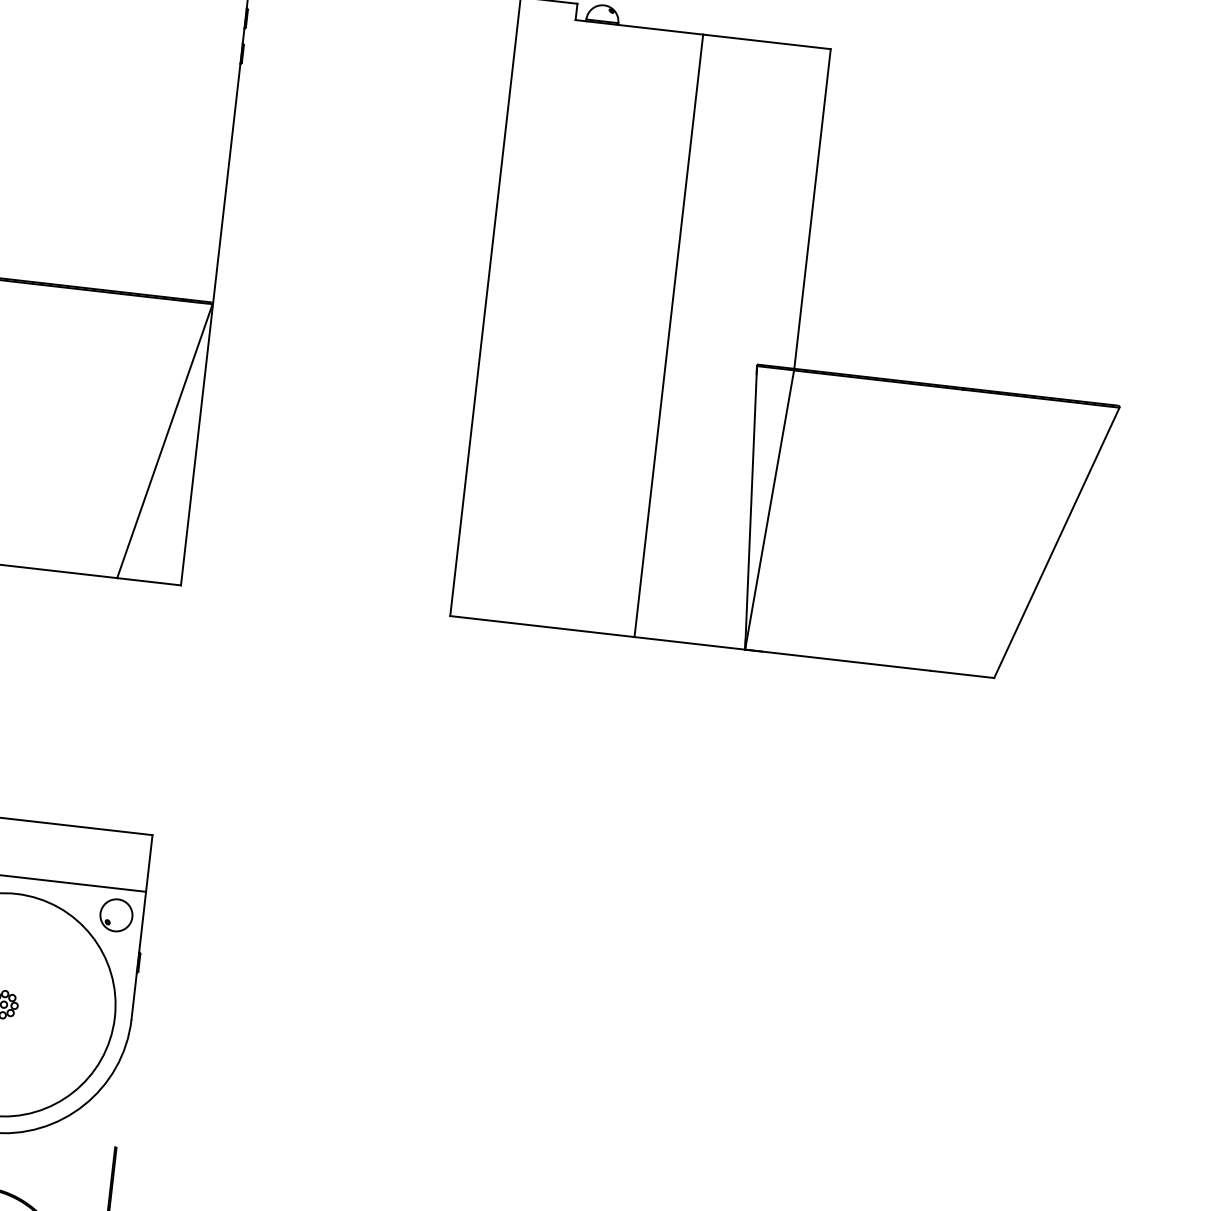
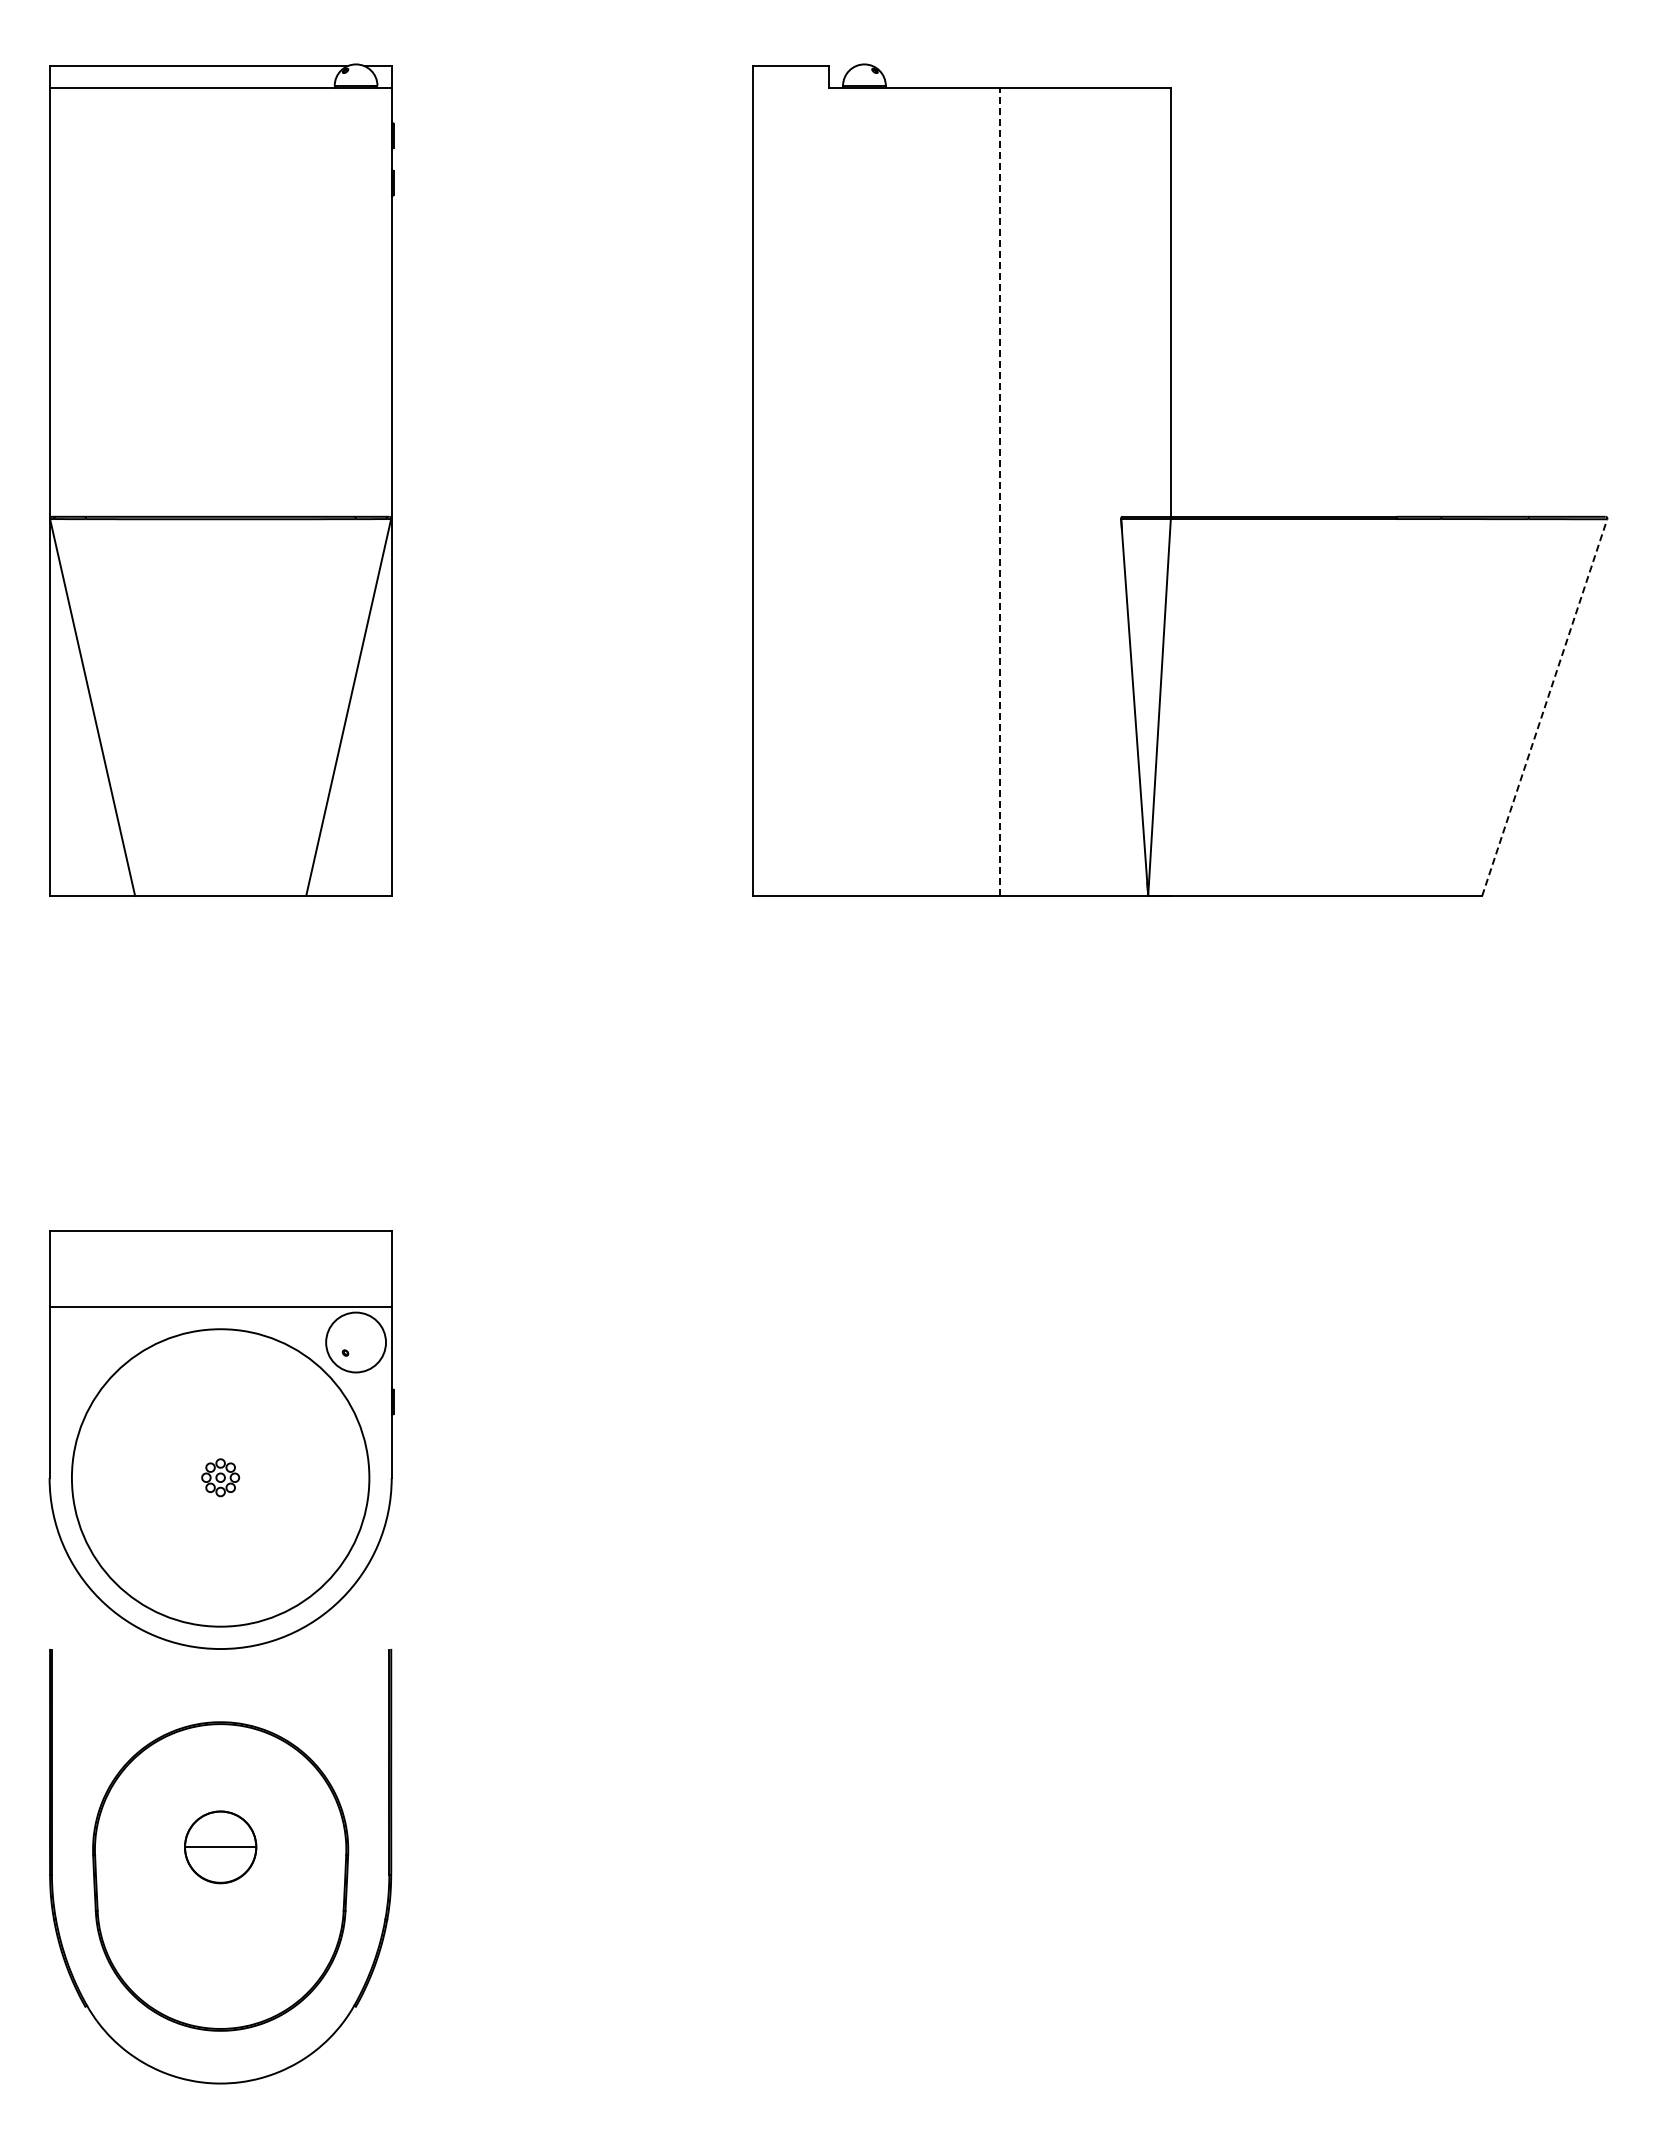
line: (668, 336) -> (999, 492), solid -> dashed
line: (1056, 542) -> (1544, 707), solid -> dashed
circle: (116, 915) -> (355, 1342), size x1.4

